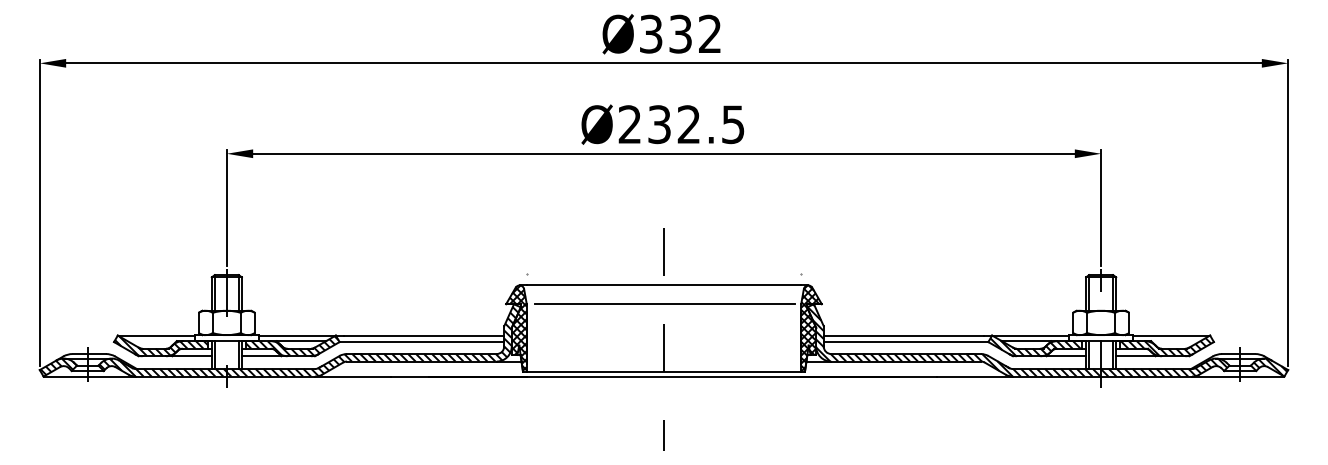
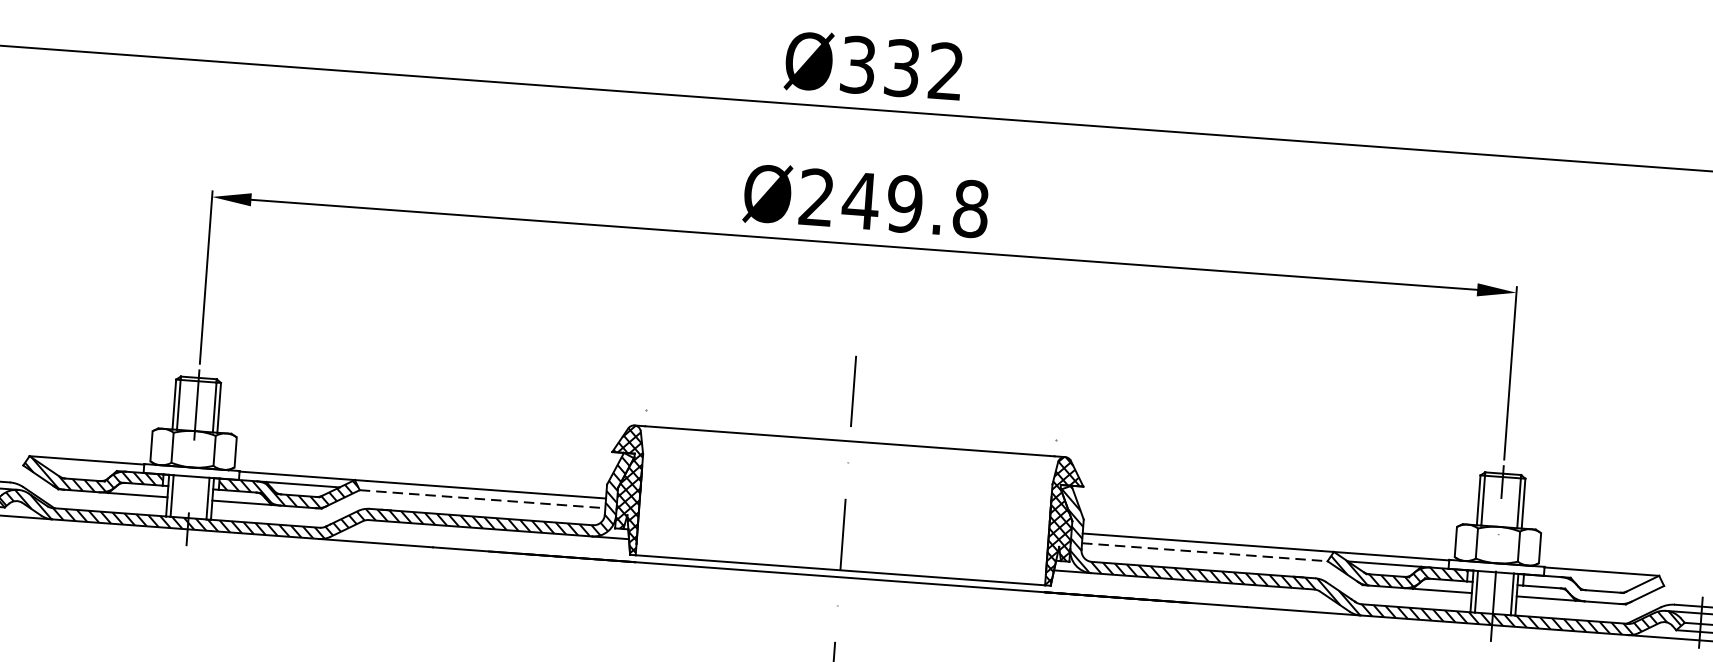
text: (695, 124) -> (914, 204), Ø232.5 -> Ø249.8
line: (664, 304) -> (848, 469), removed
line: (422, 342) -> (483, 499), solid -> dashed
line: (906, 342) -> (1205, 552), solid -> dashed
hatch: (1165, 347) -> (1591, 588), removed

